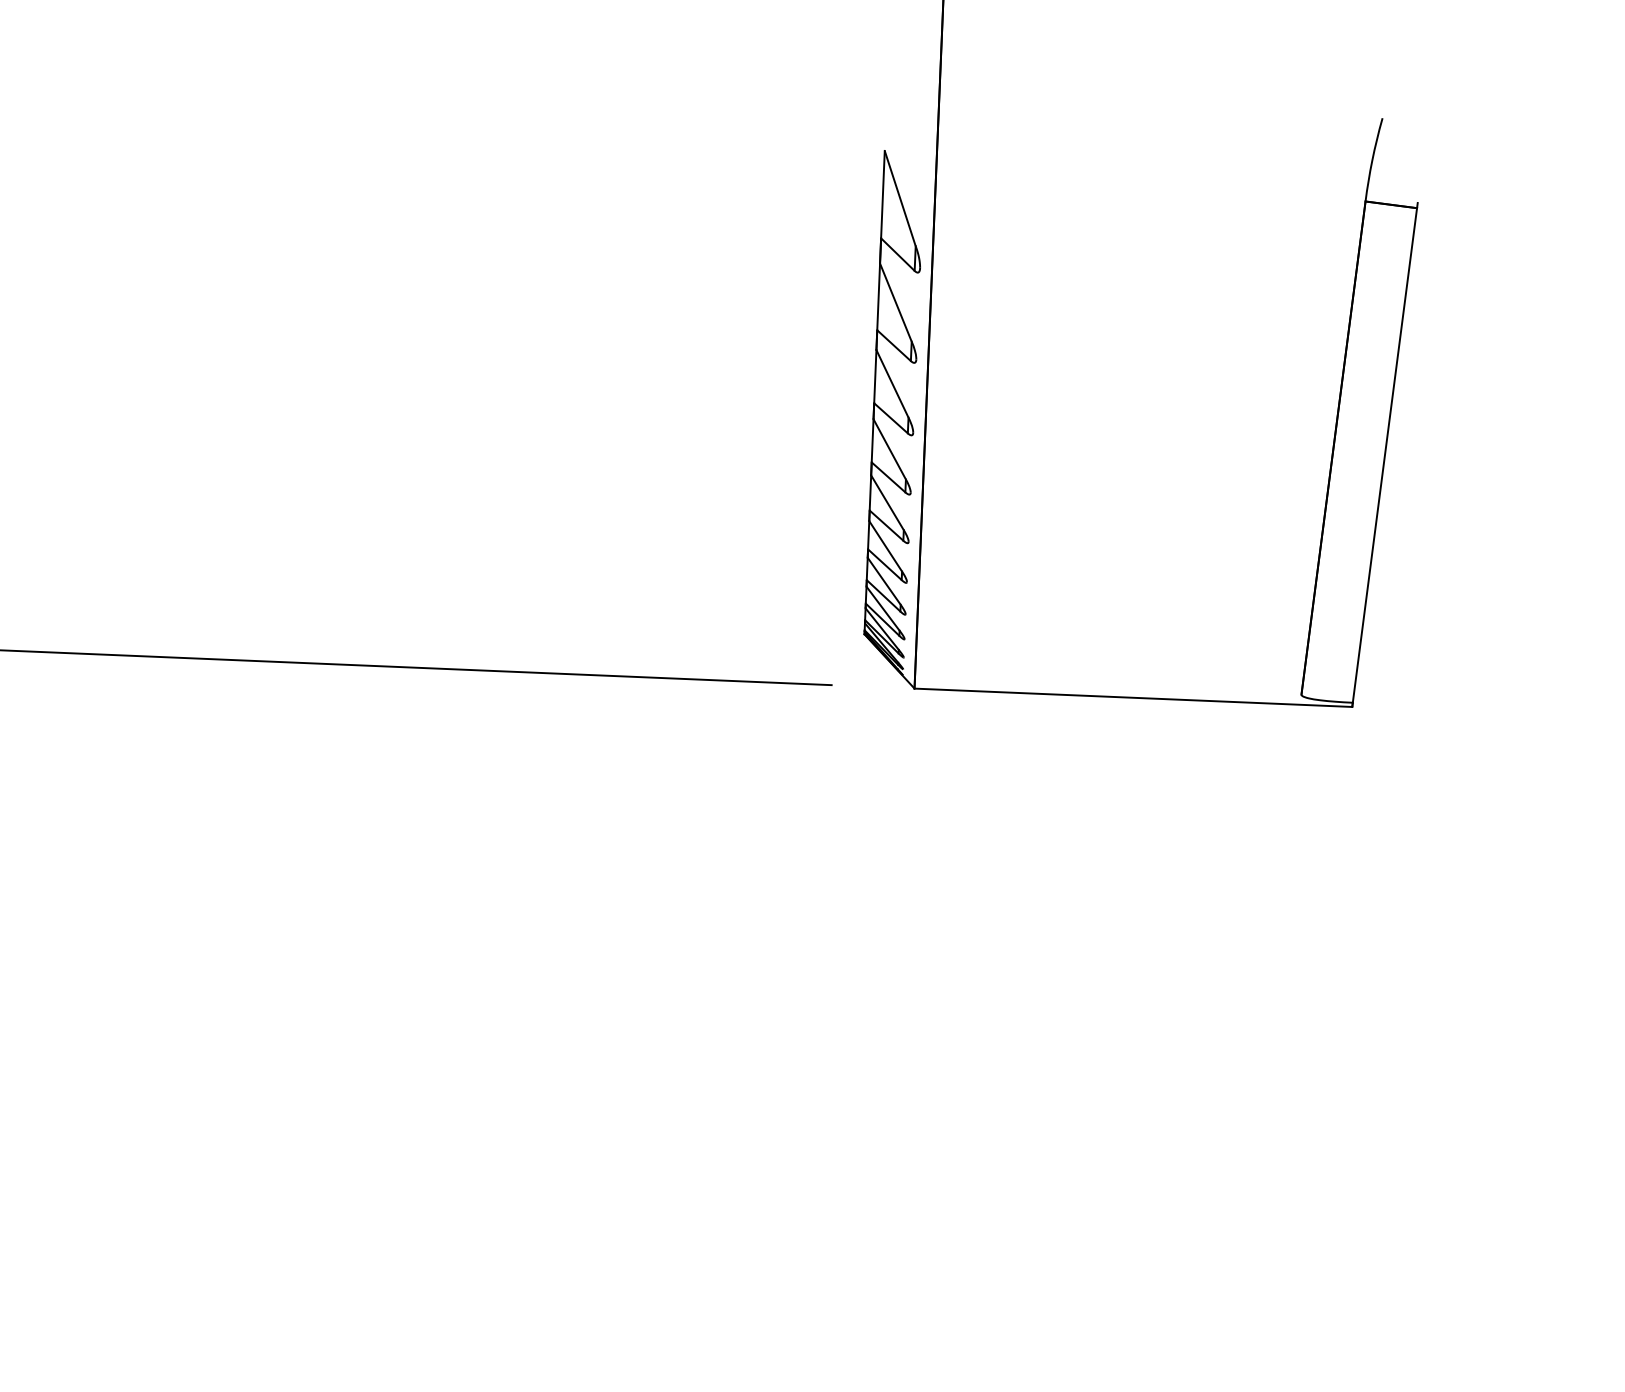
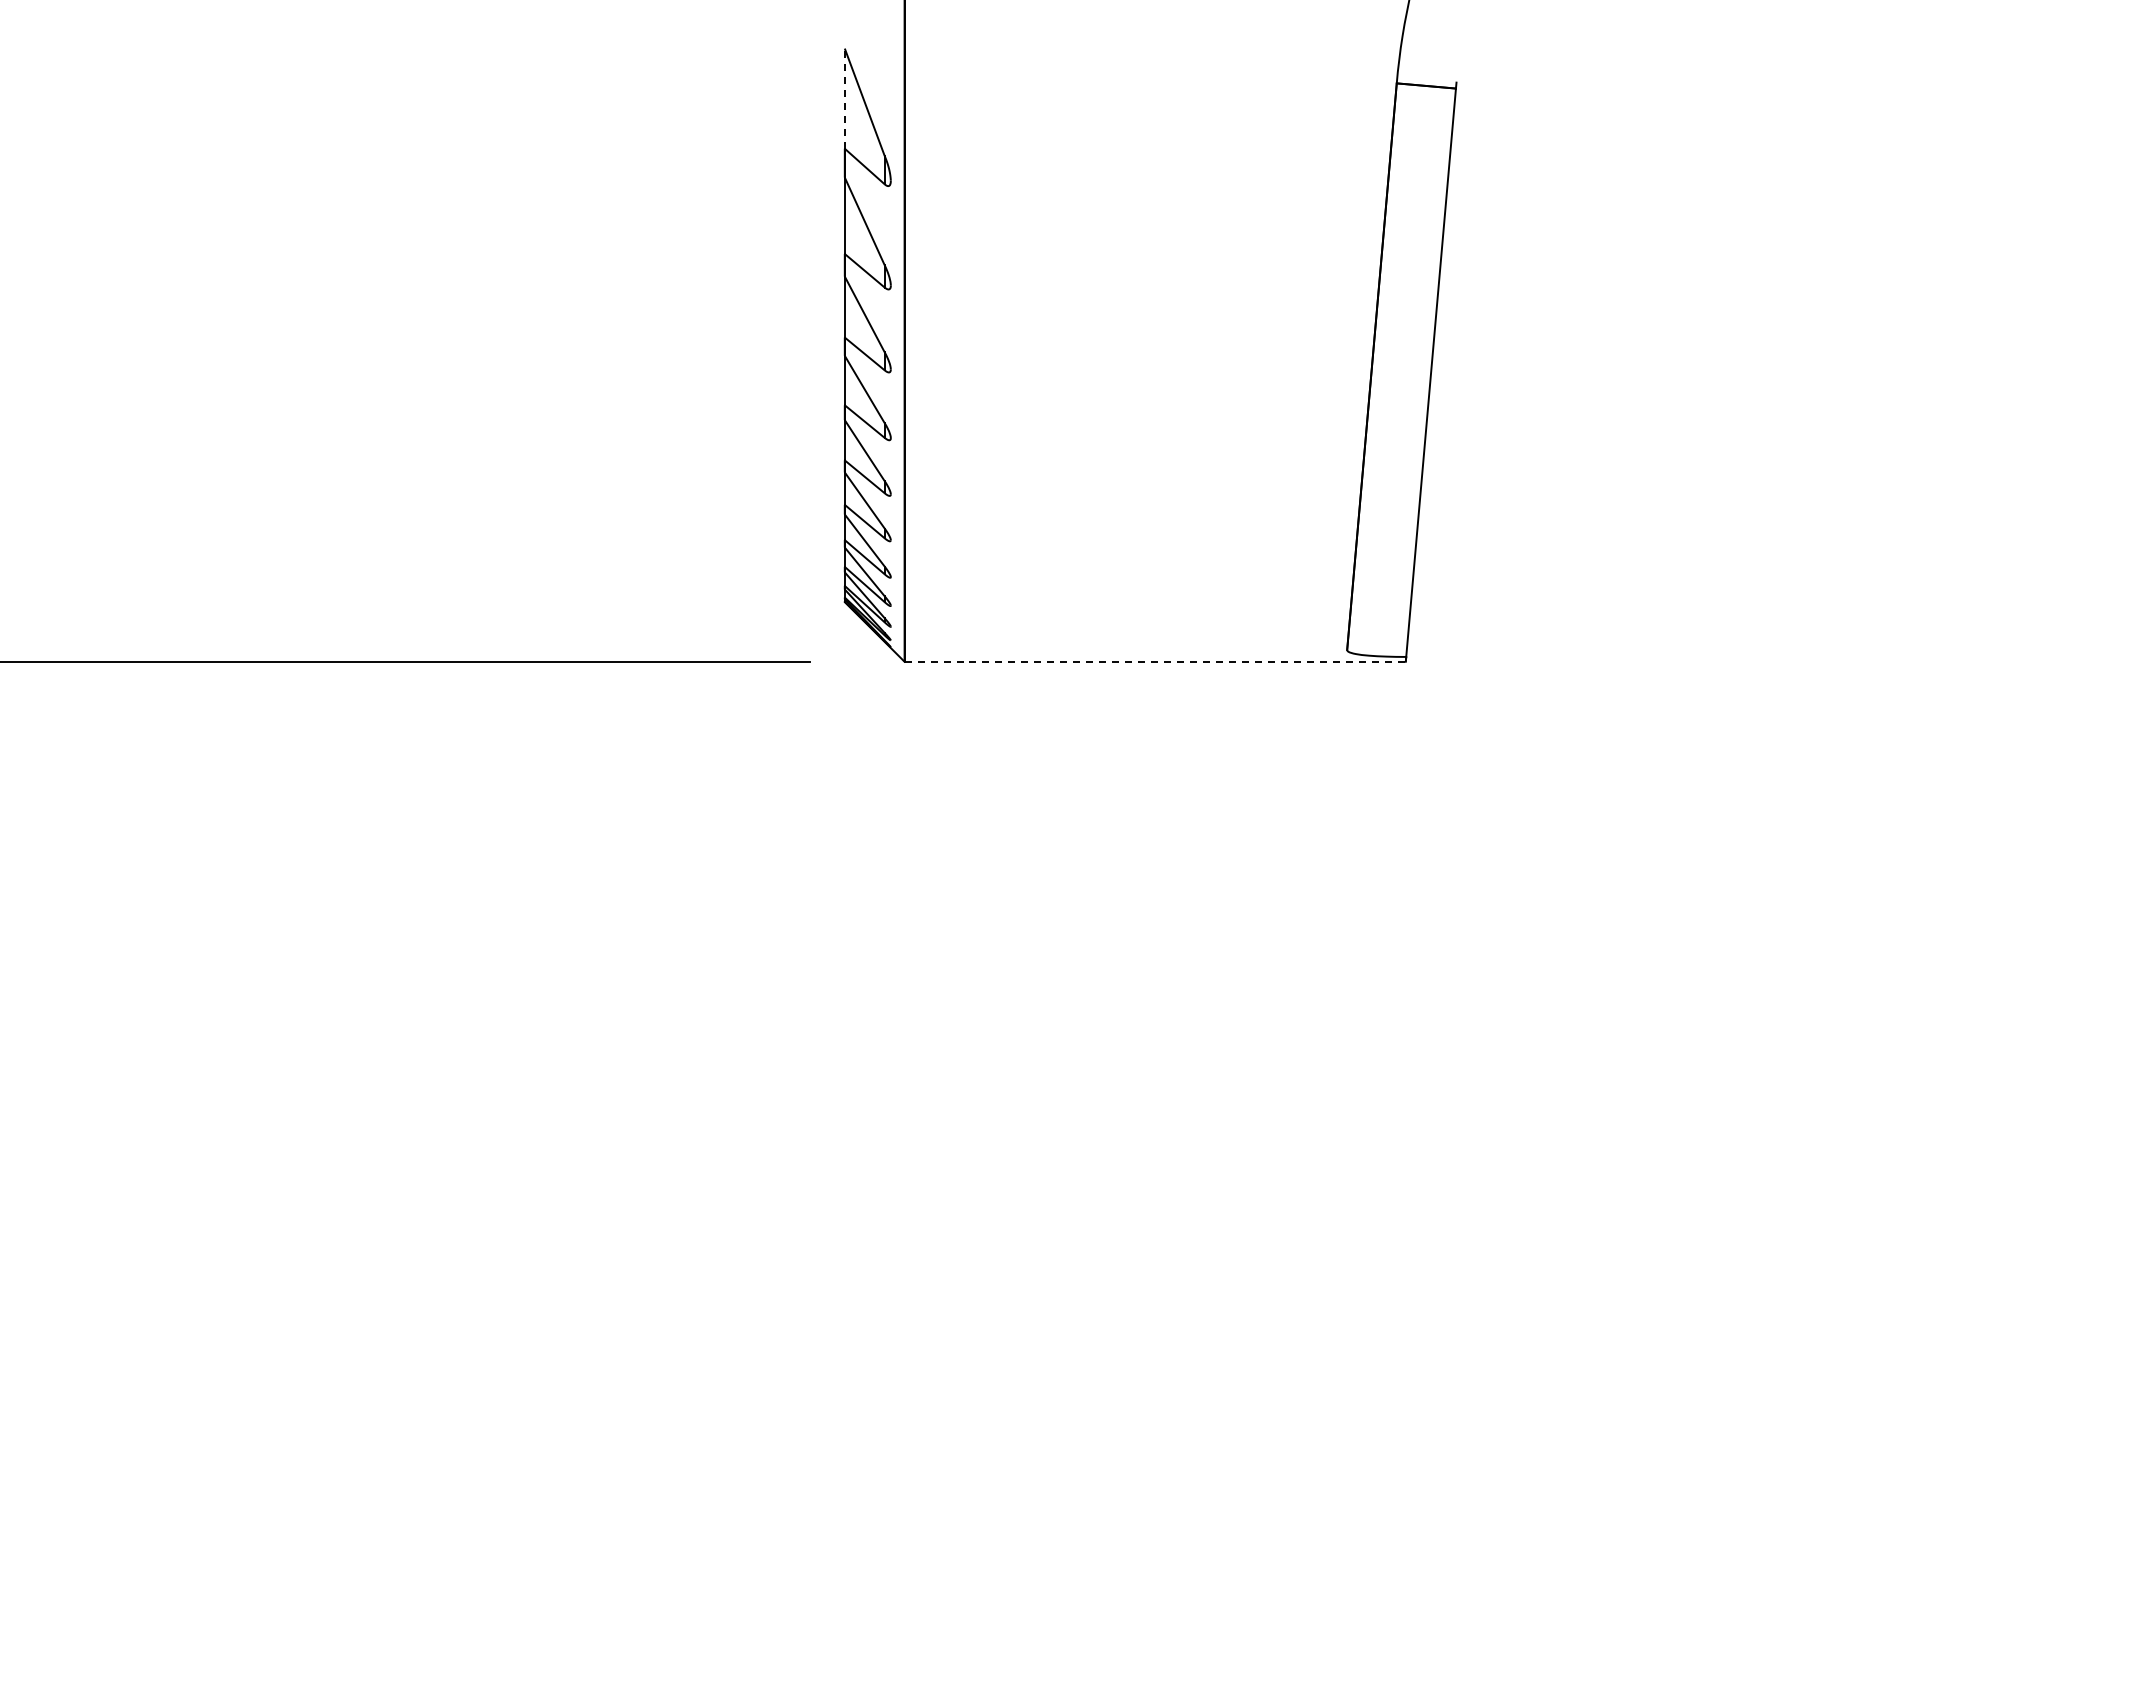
line: (882, 194) -> (844, 98), solid -> dashed
line: (1133, 697) -> (1155, 661), solid -> dashed

